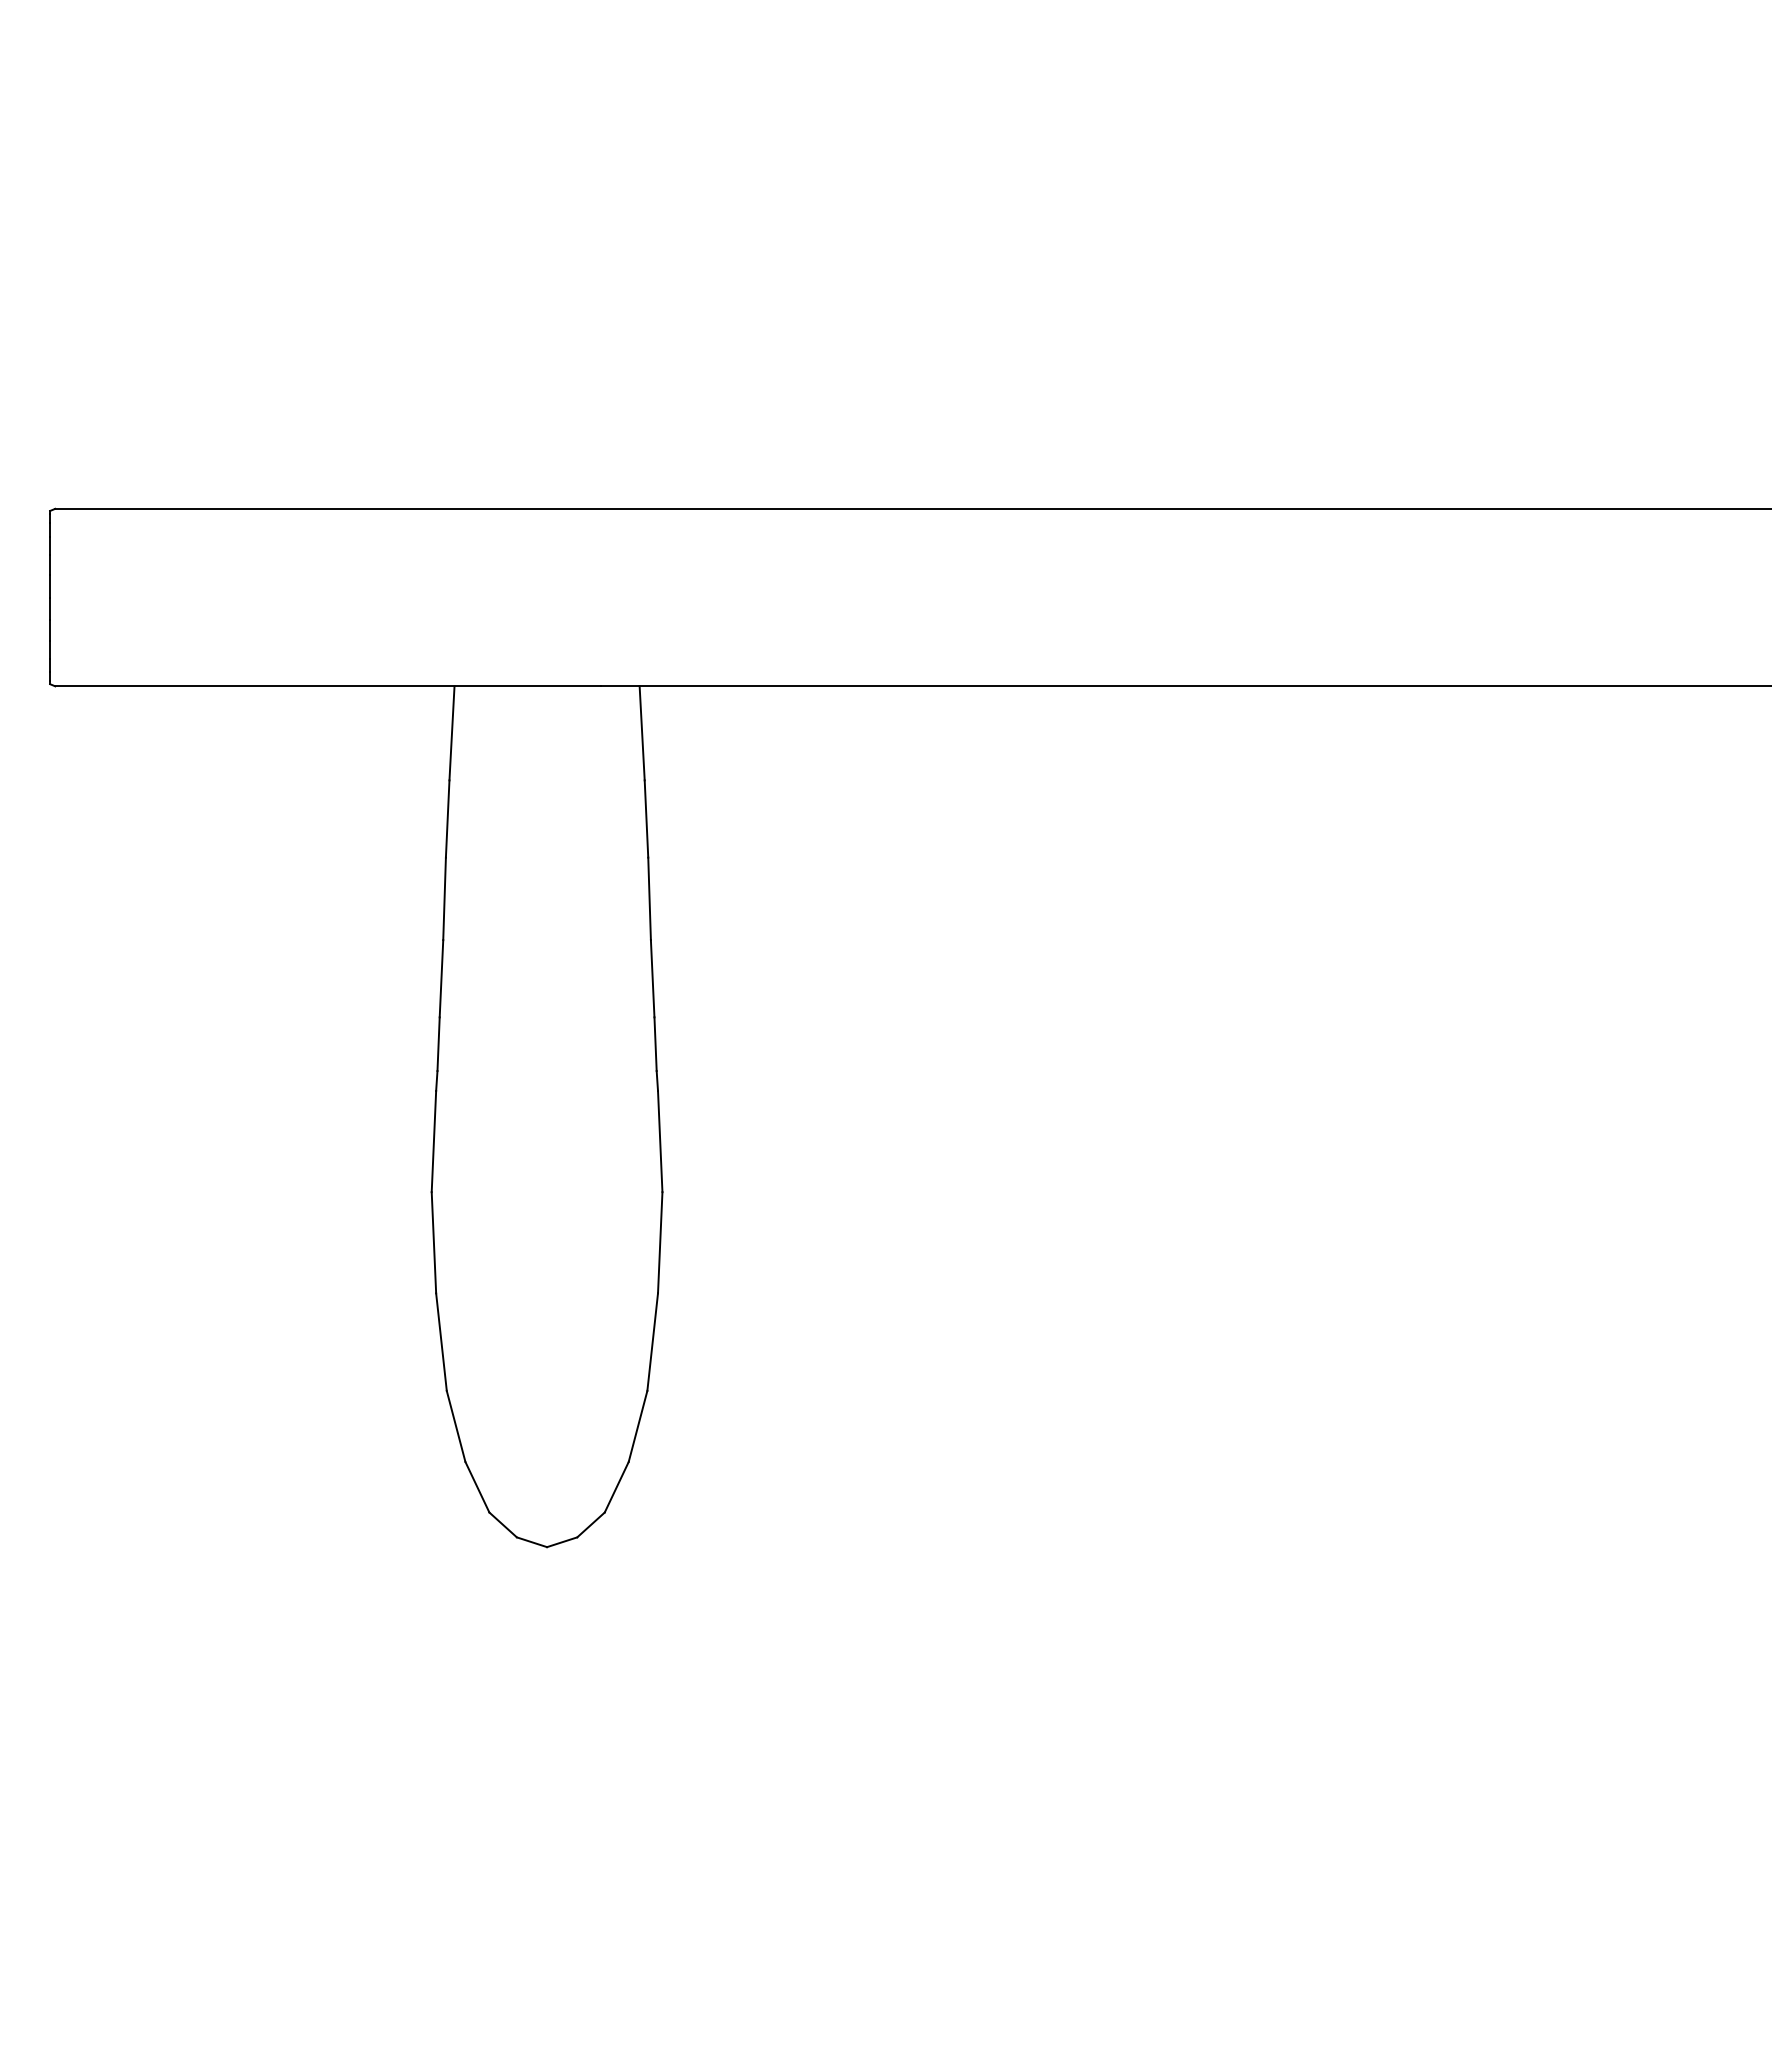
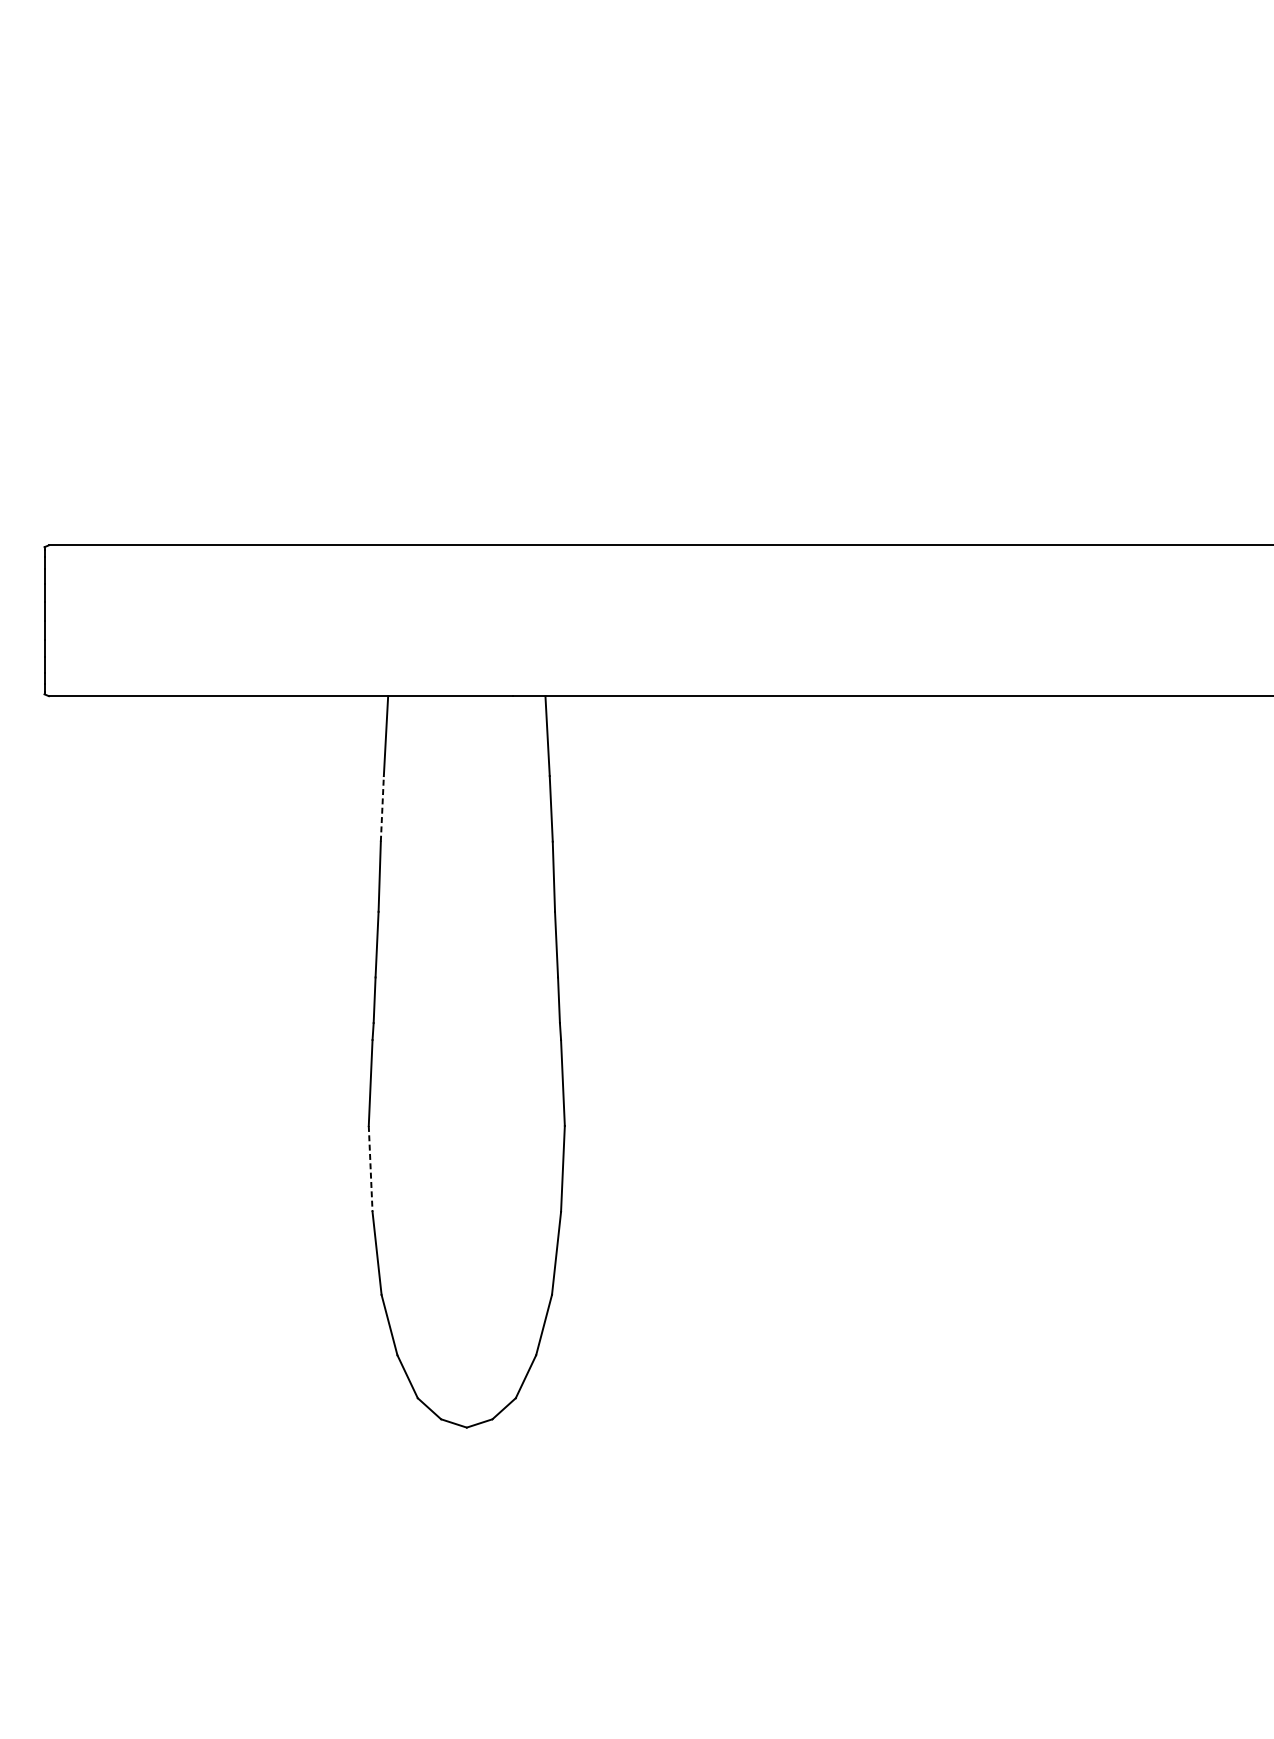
line: (447, 819) -> (382, 809), solid -> dashed
line: (433, 1242) -> (370, 1168), solid -> dashed

